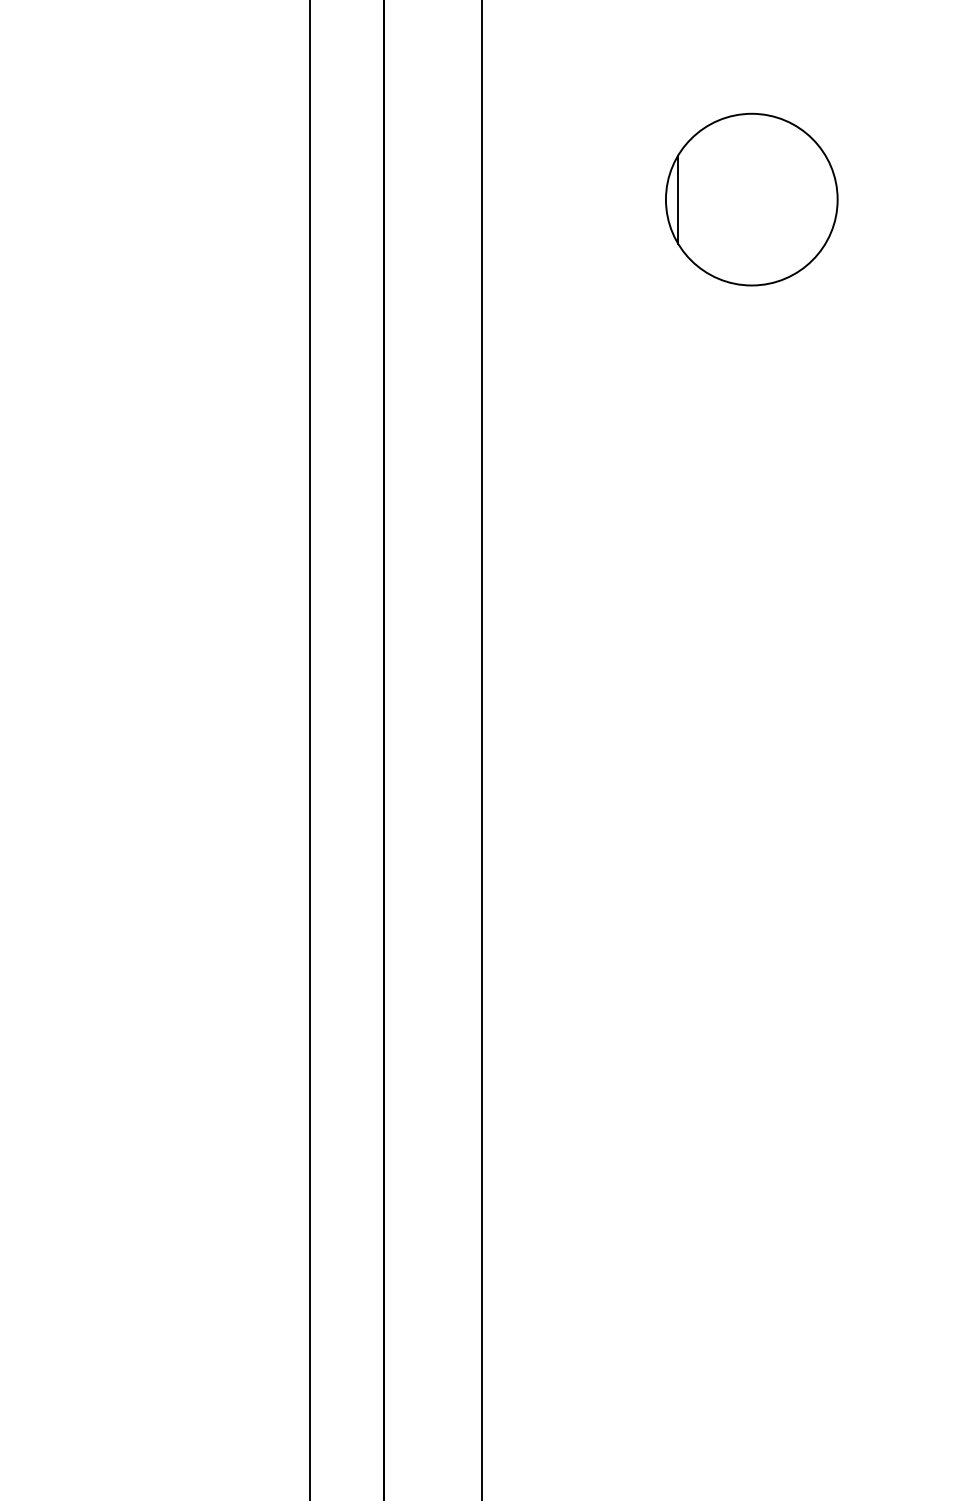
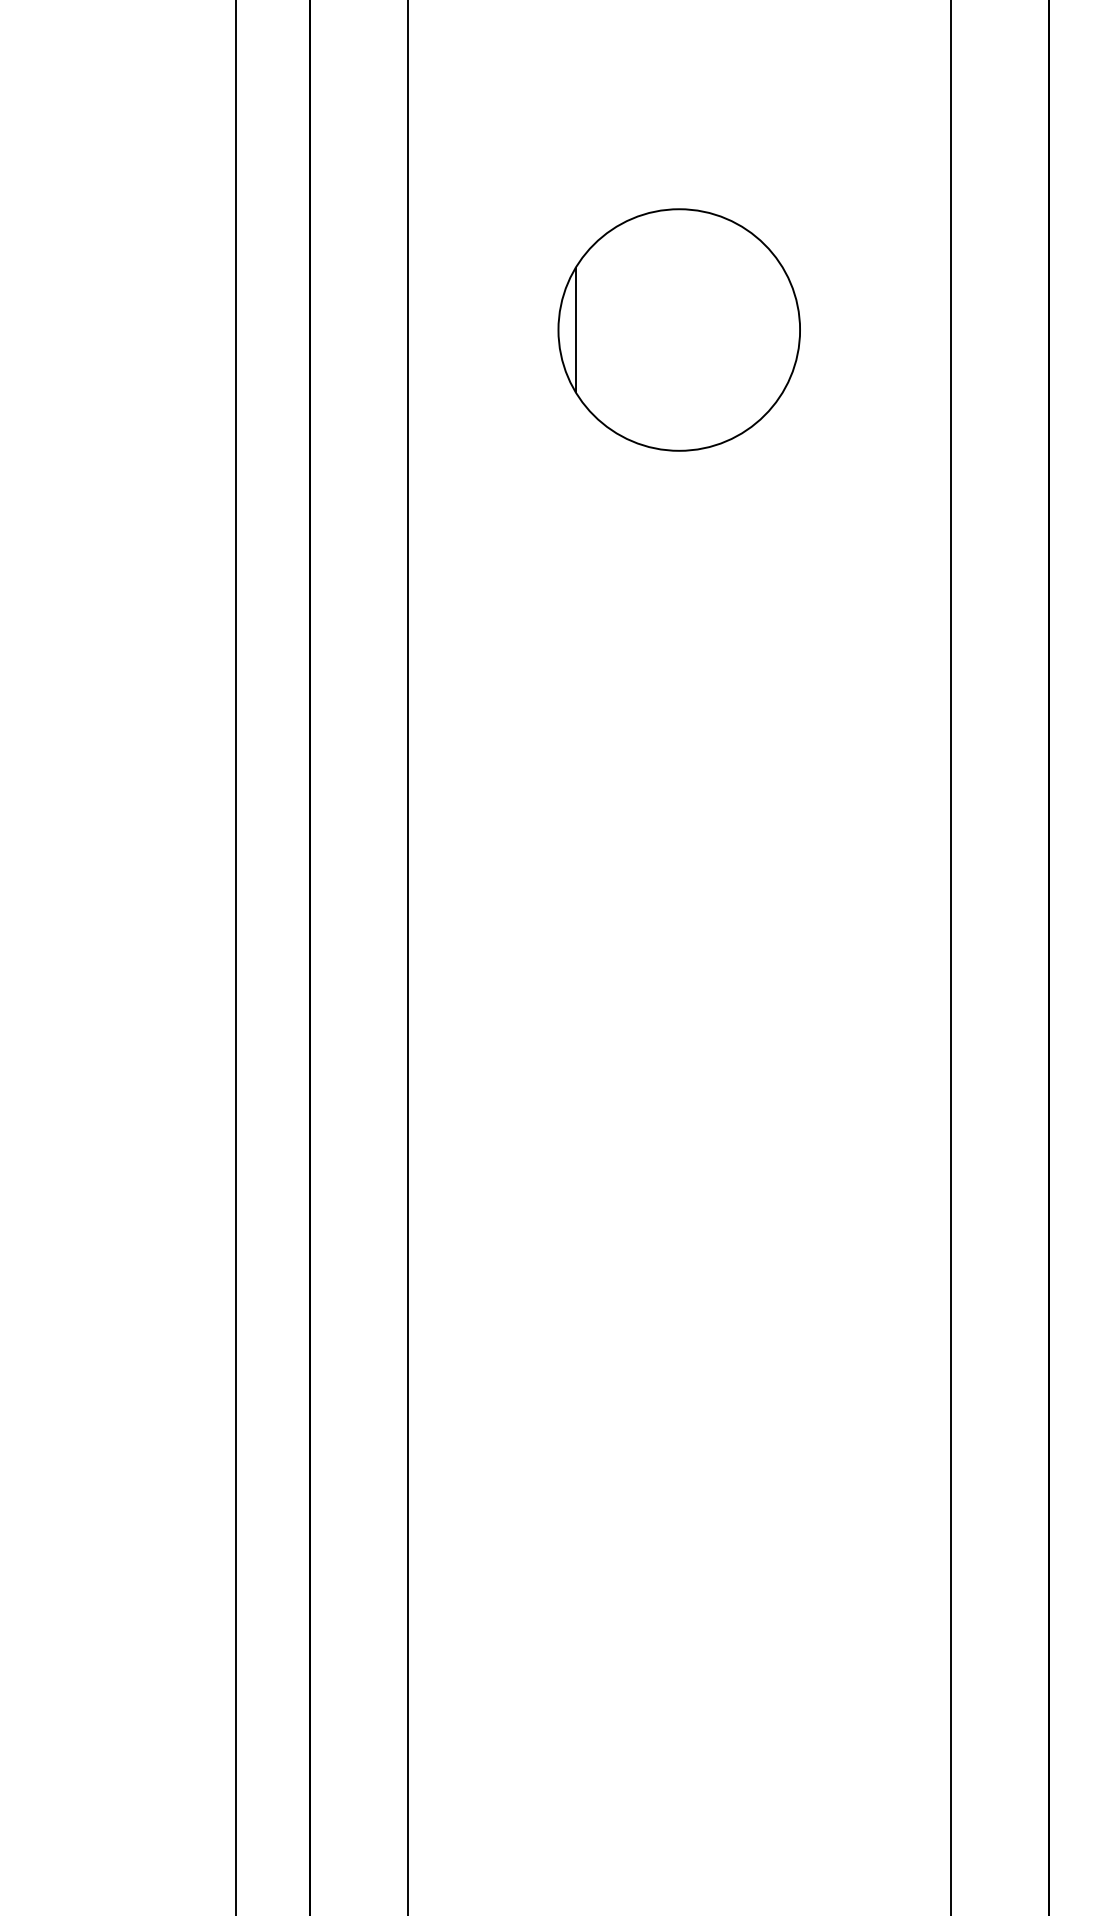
part: (751, 199) -> (679, 330), size x1.4

